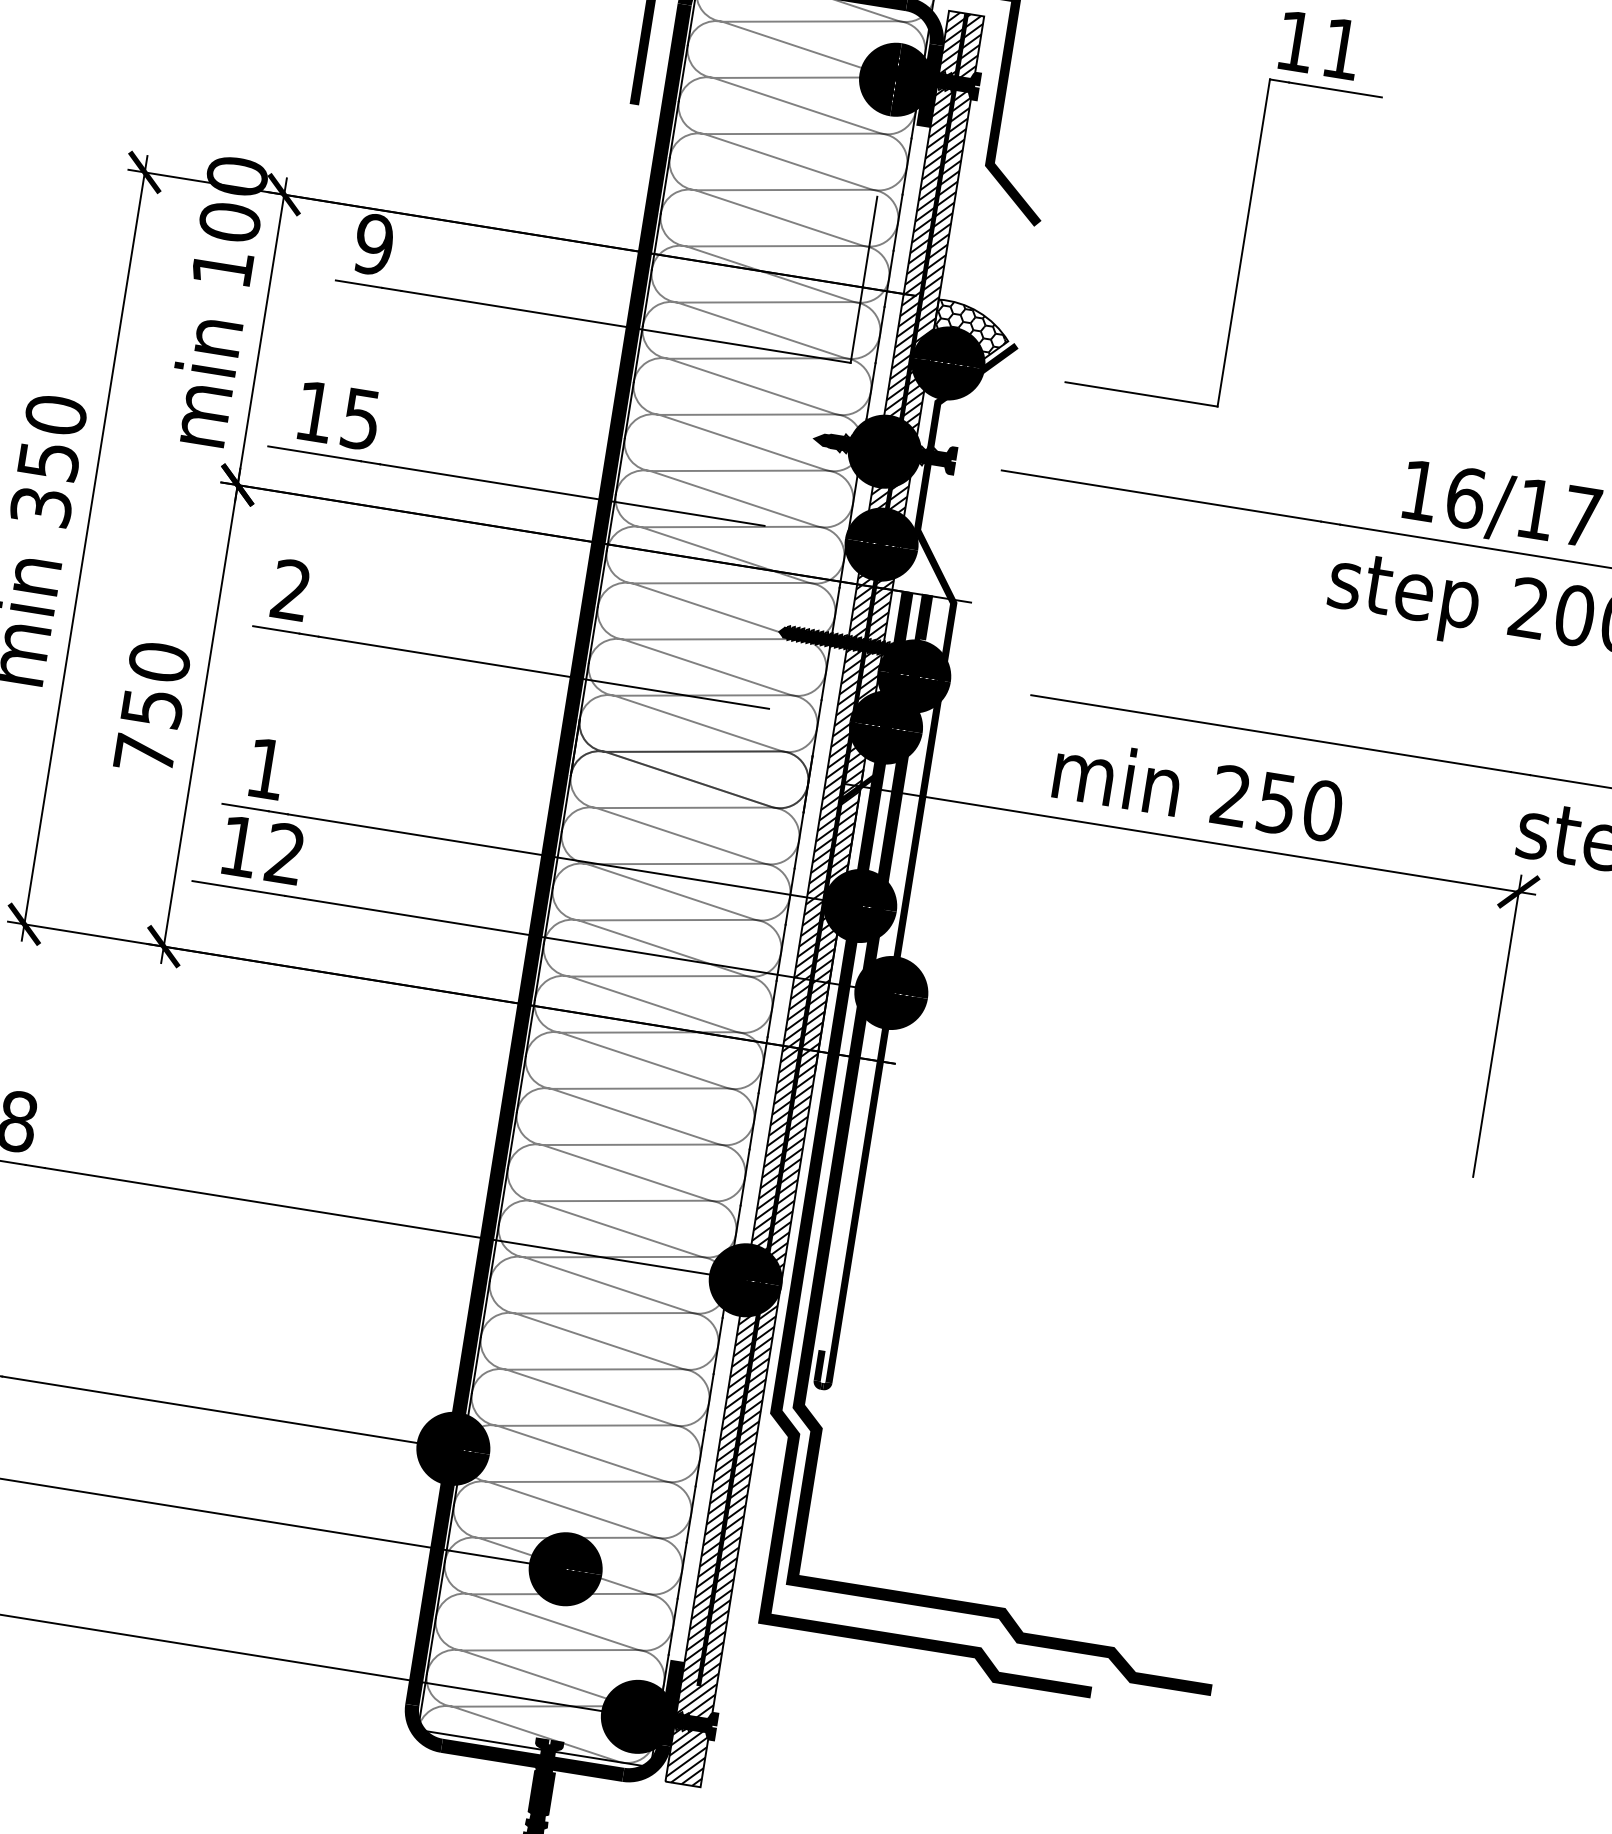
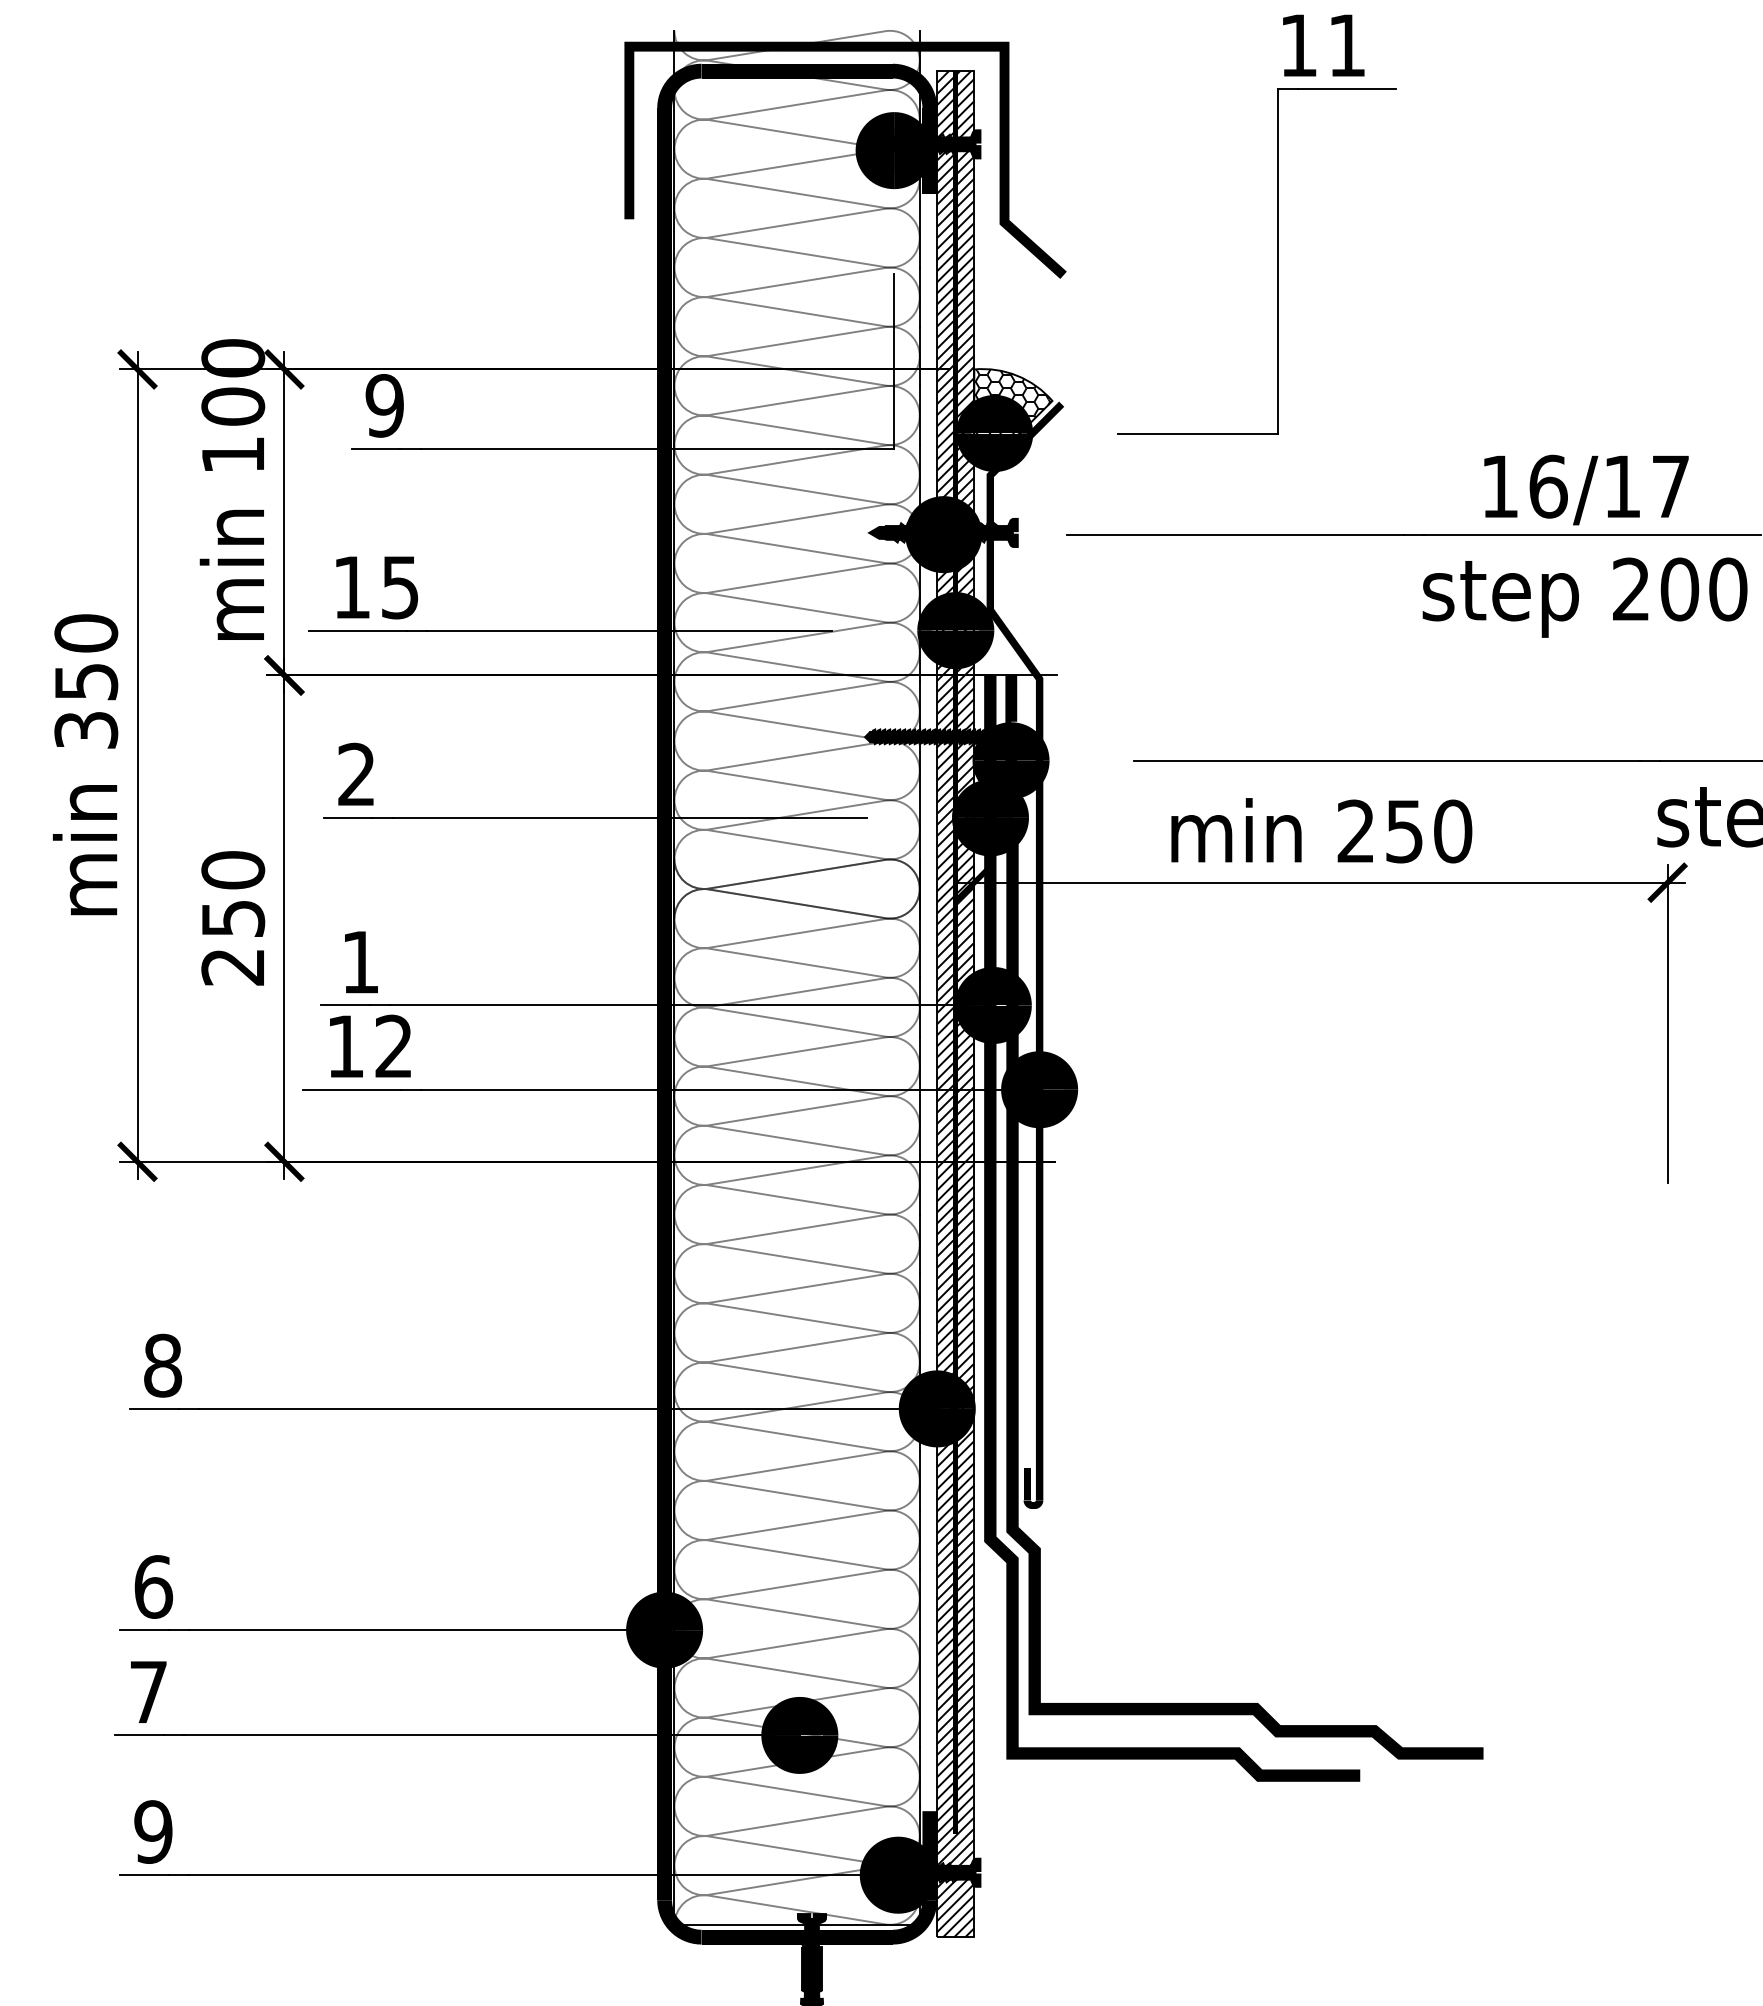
text: (144, 754) -> (232, 967), 750 -> 250

